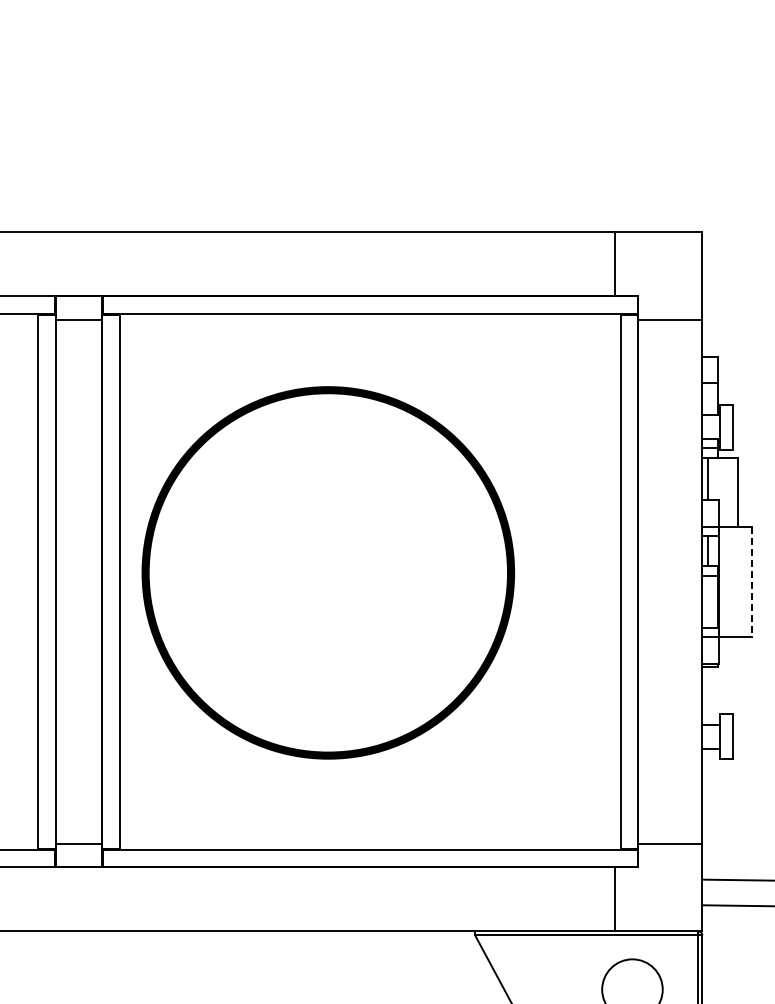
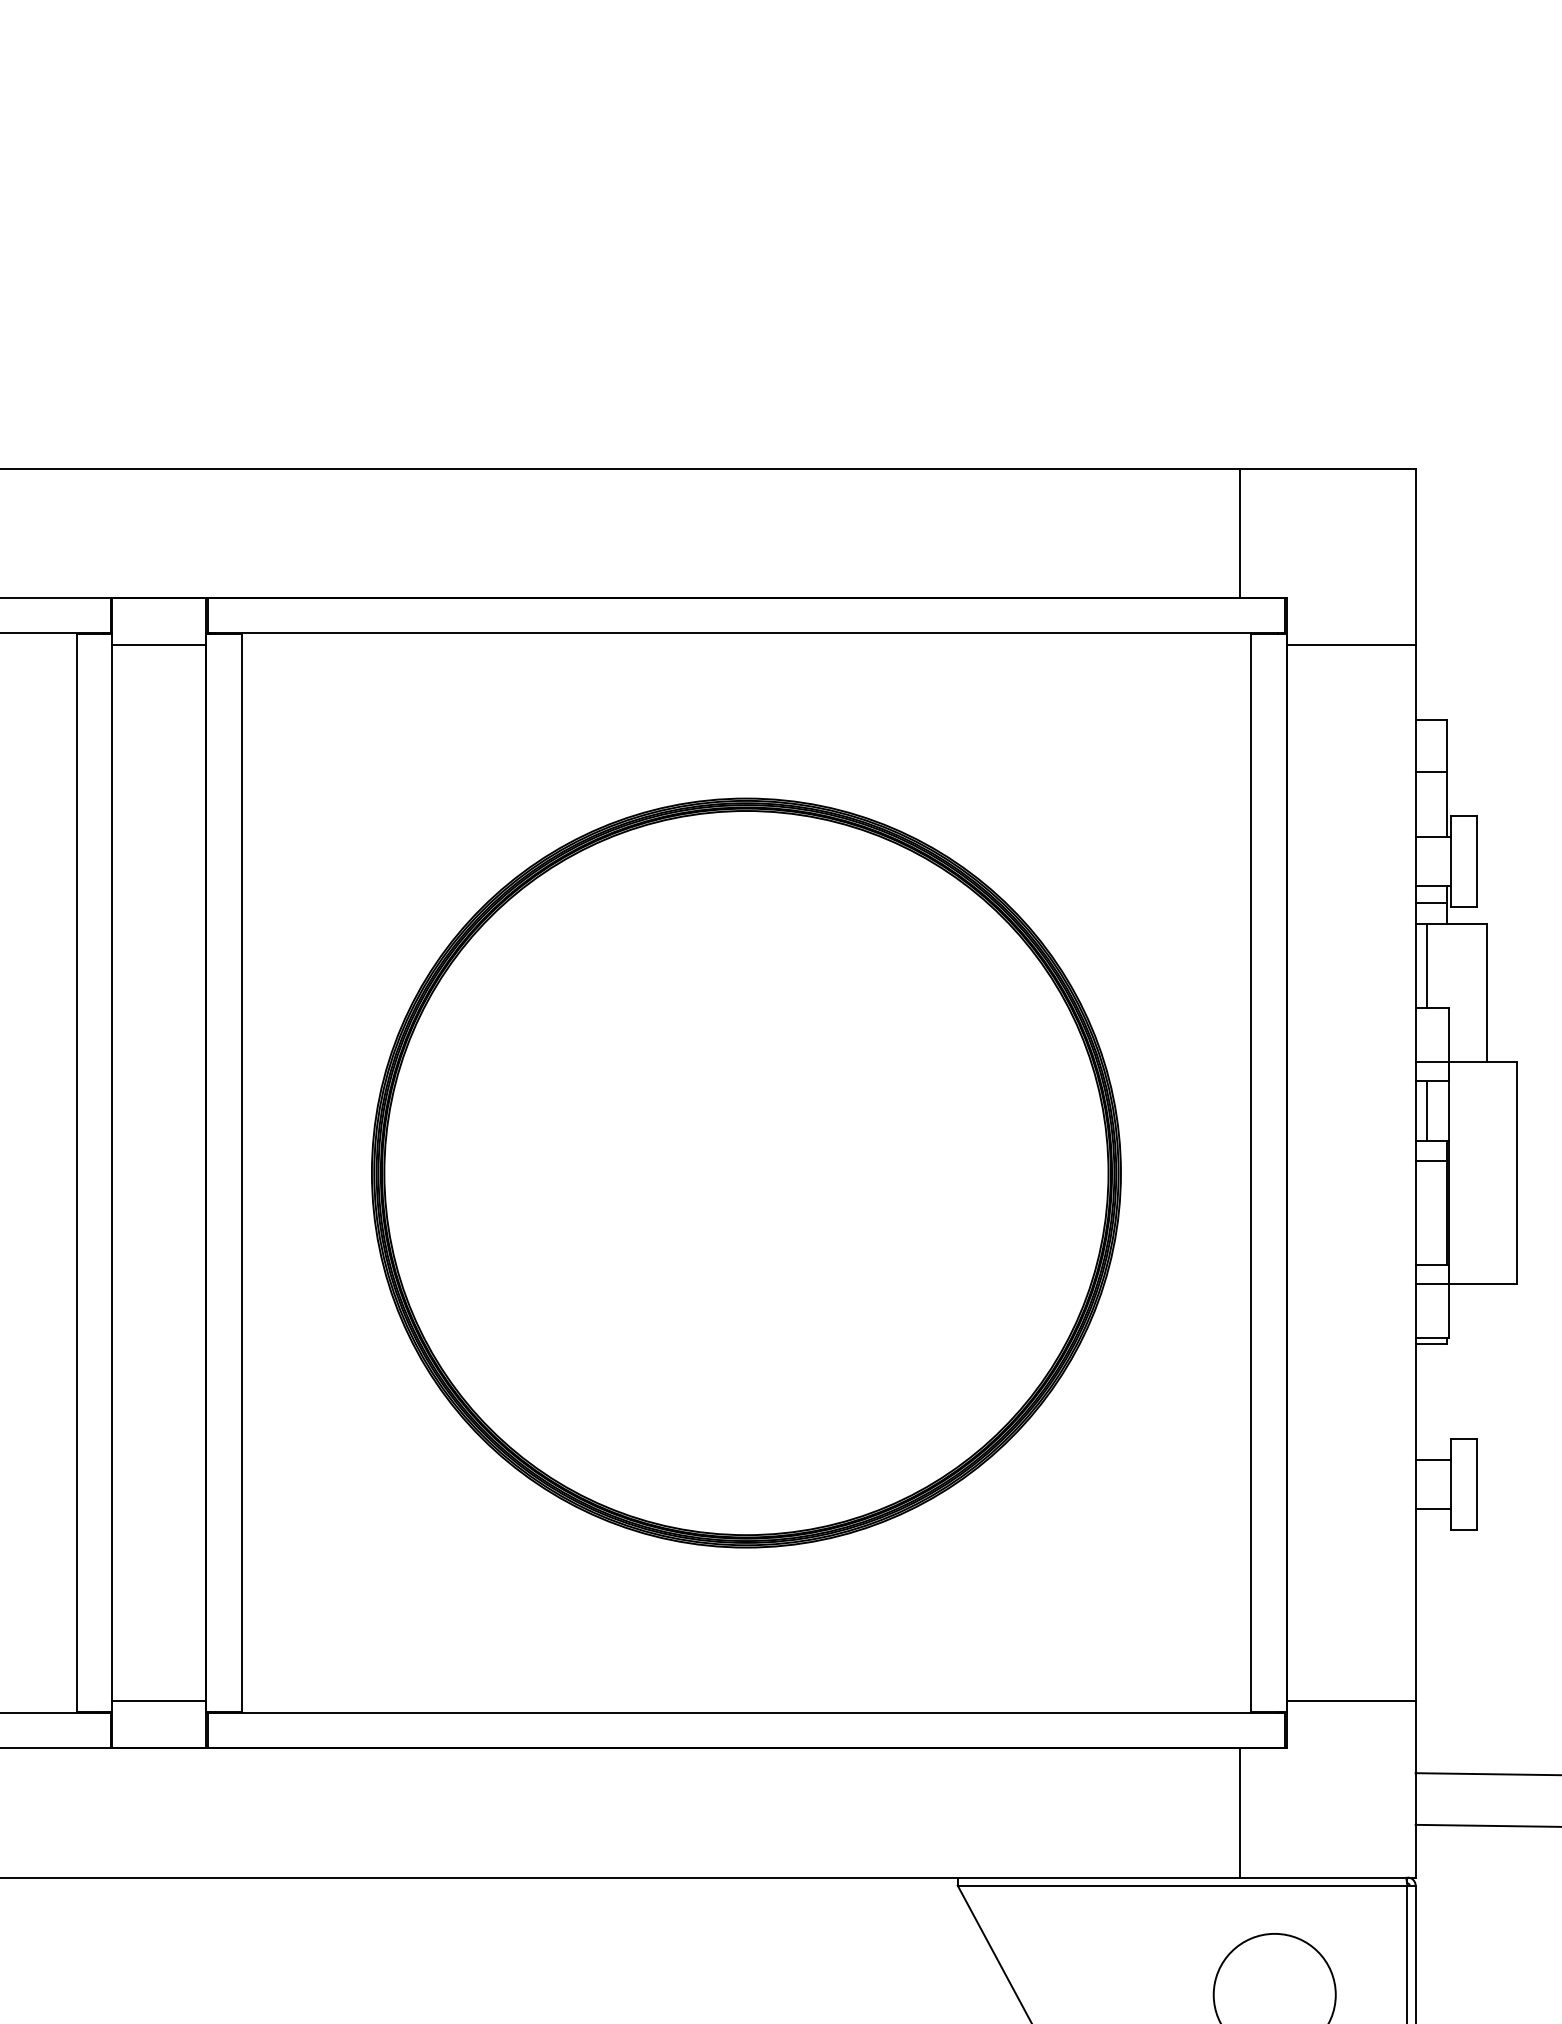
part: (328, 572) -> (746, 1172), moved
line: (752, 582) -> (1516, 1174), dashed -> solid

